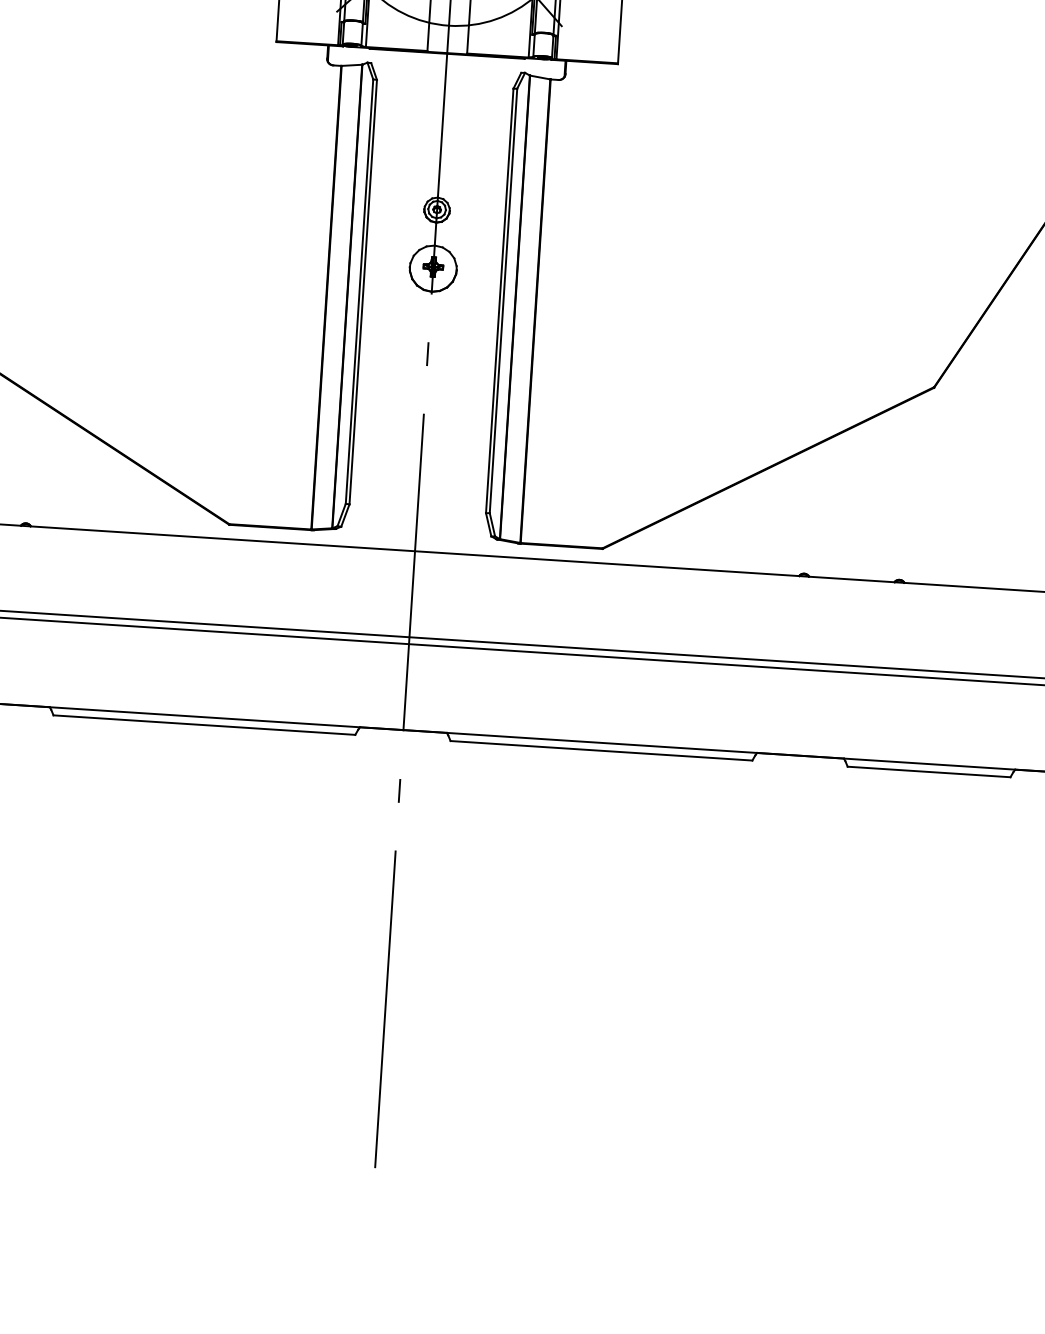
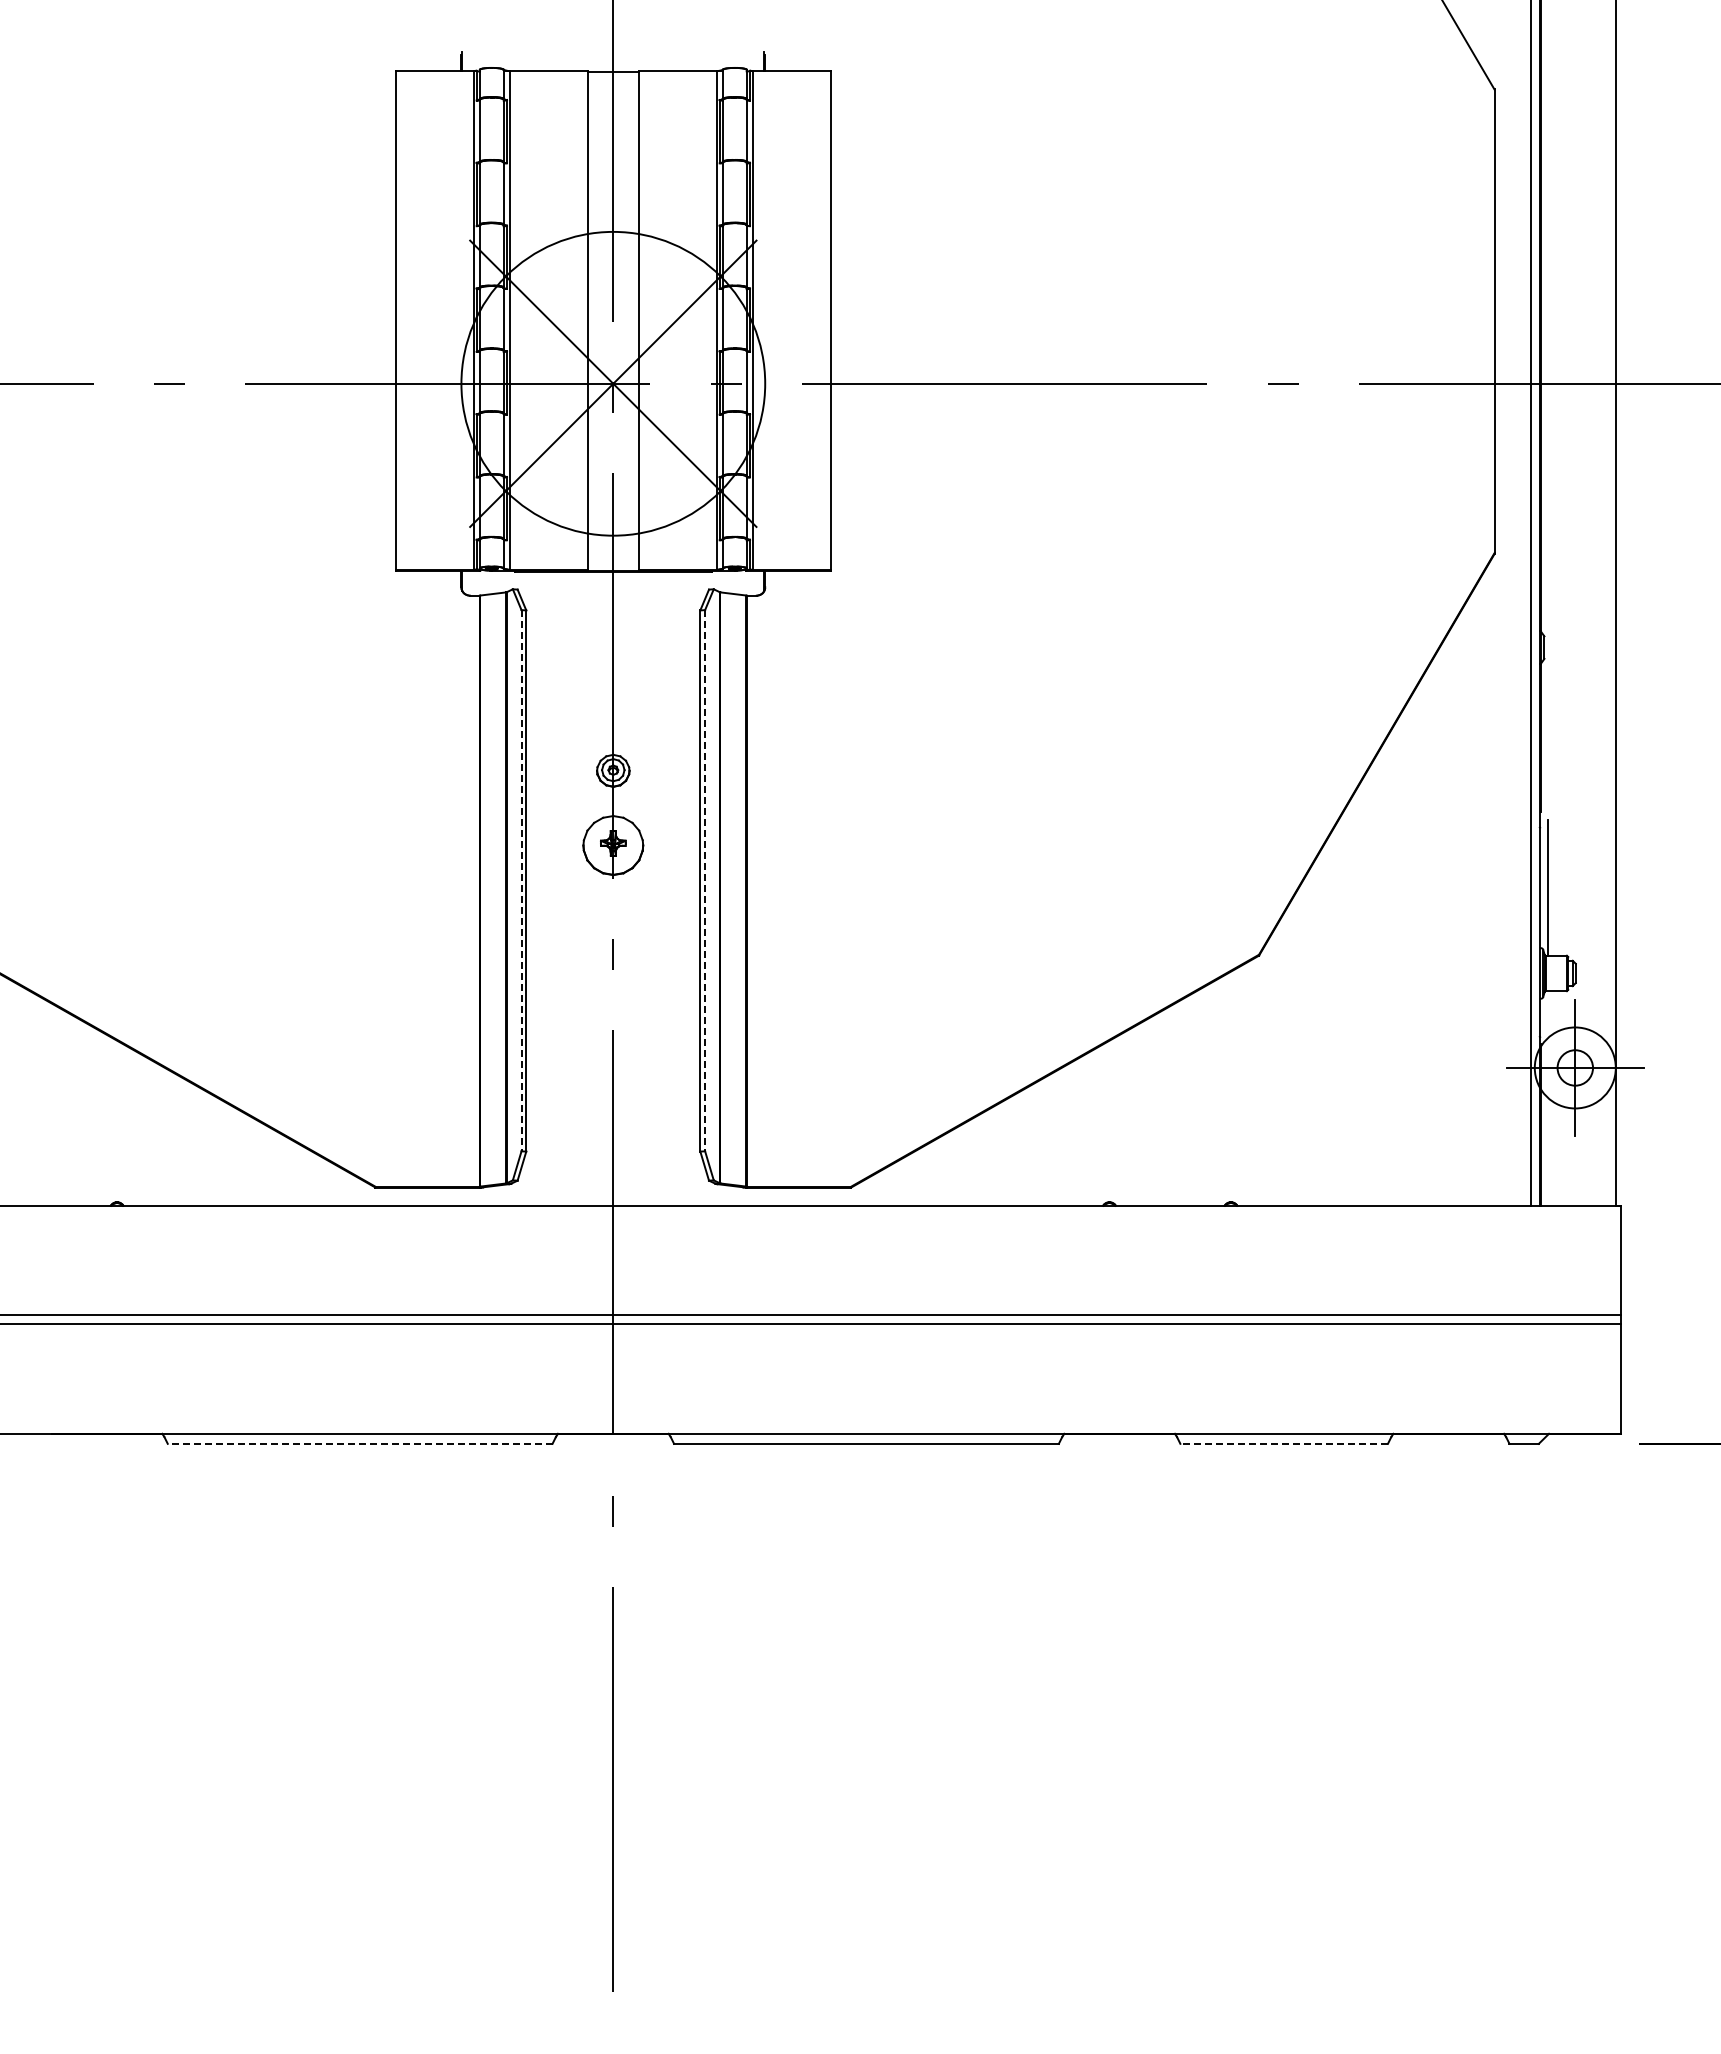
line: (359, 291) -> (521, 880), solid -> dashed
line: (503, 300) -> (705, 880), solid -> dashed
line: (203, 724) -> (359, 1443), solid -> dashed
line: (929, 771) -> (1284, 1443), solid -> dashed

